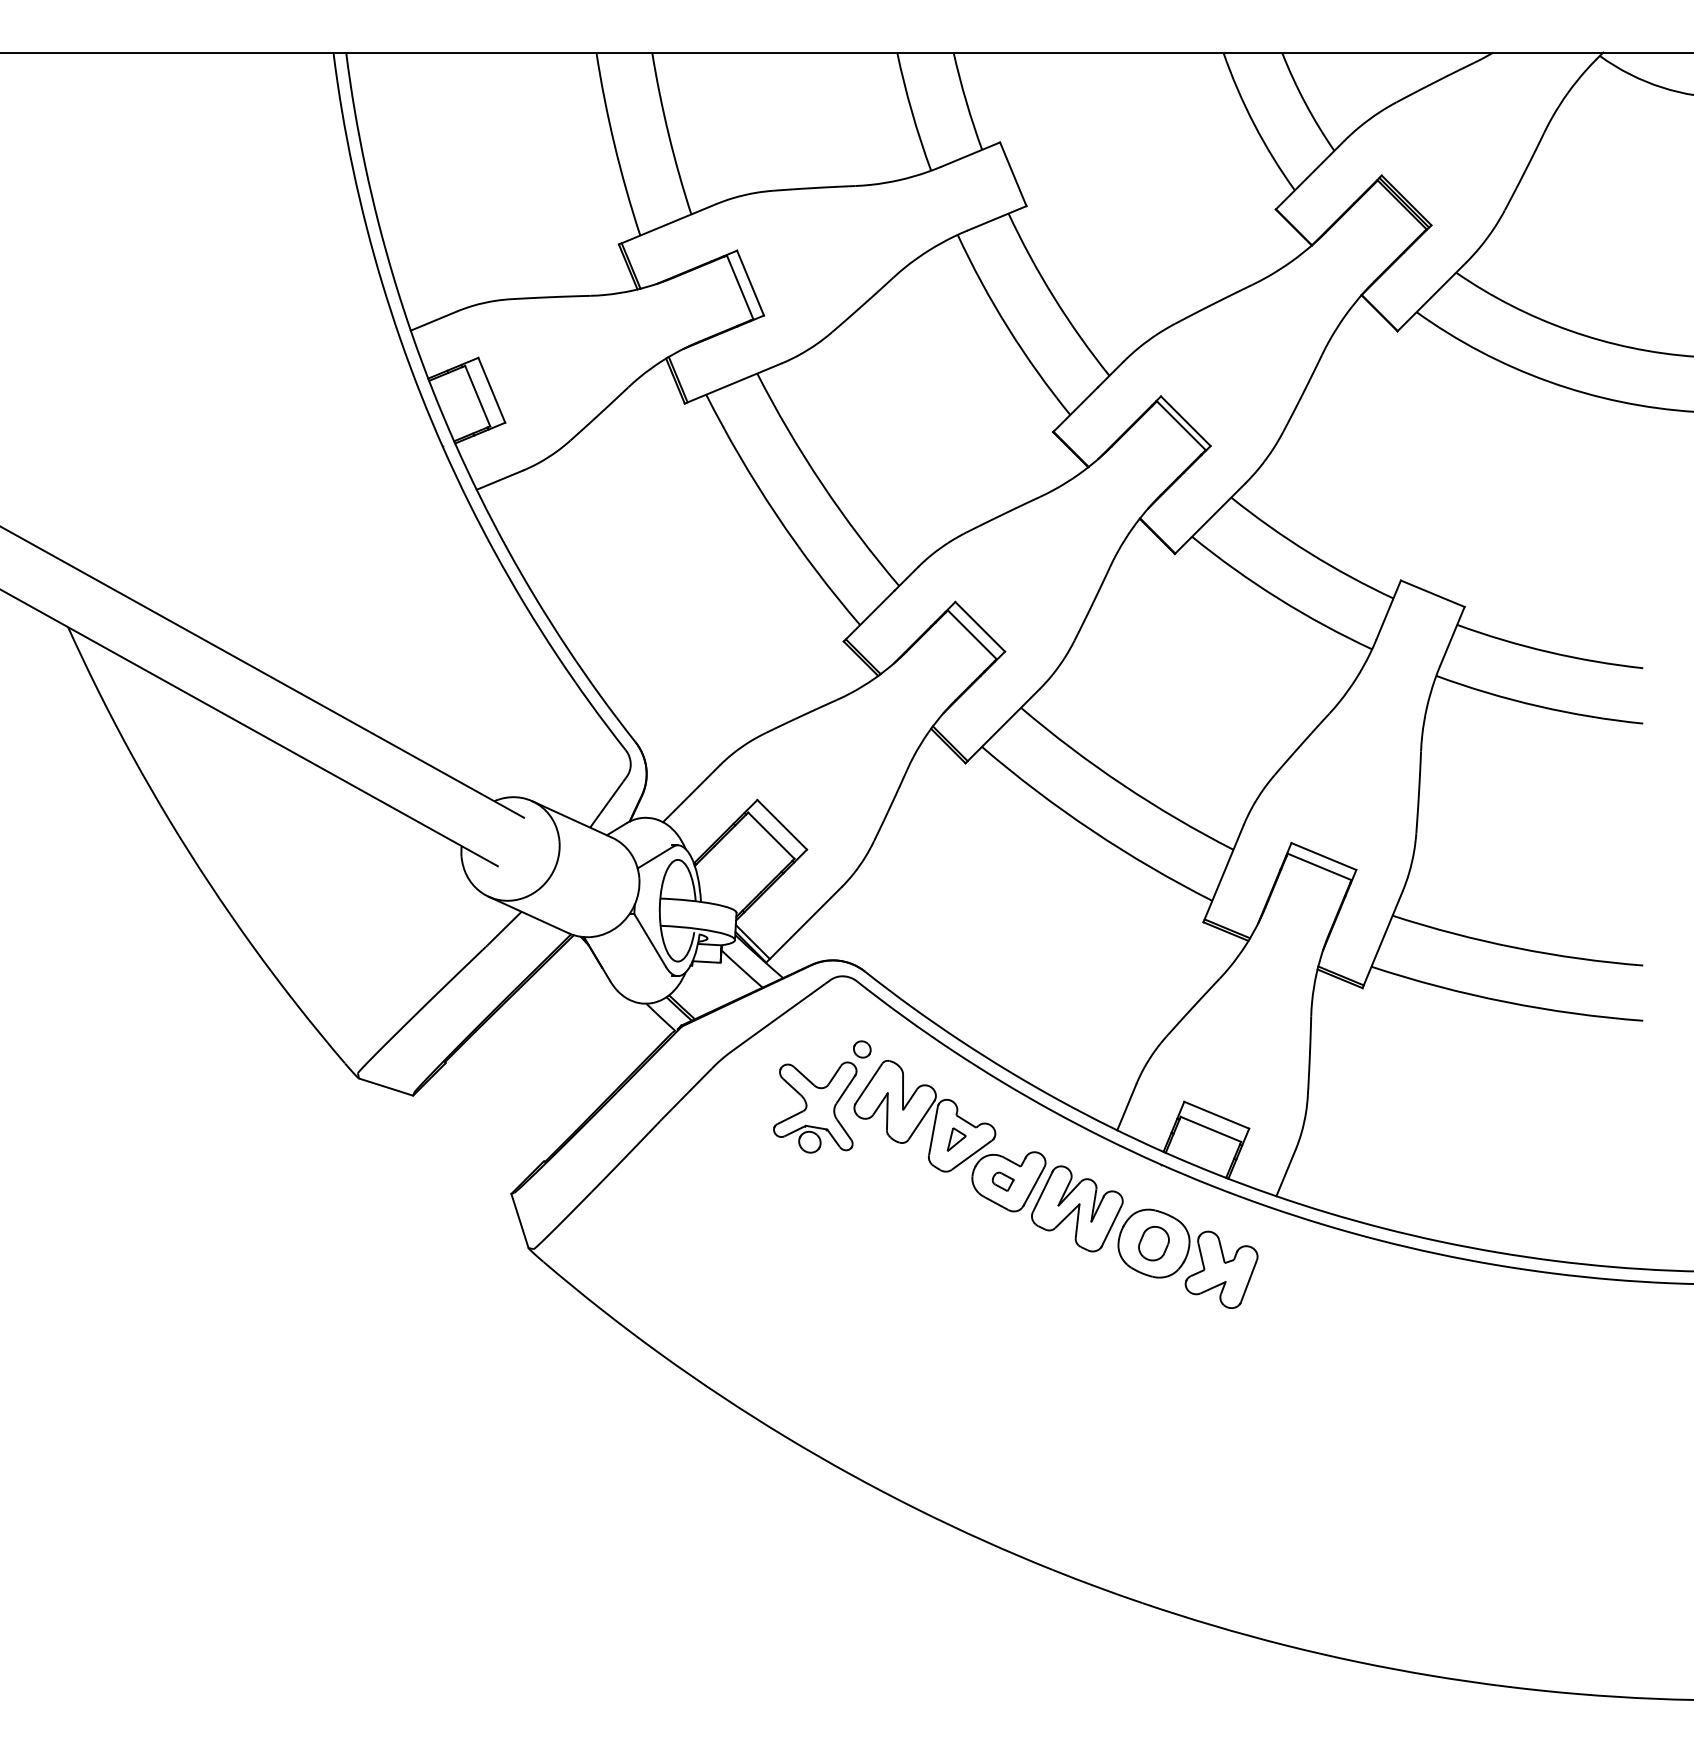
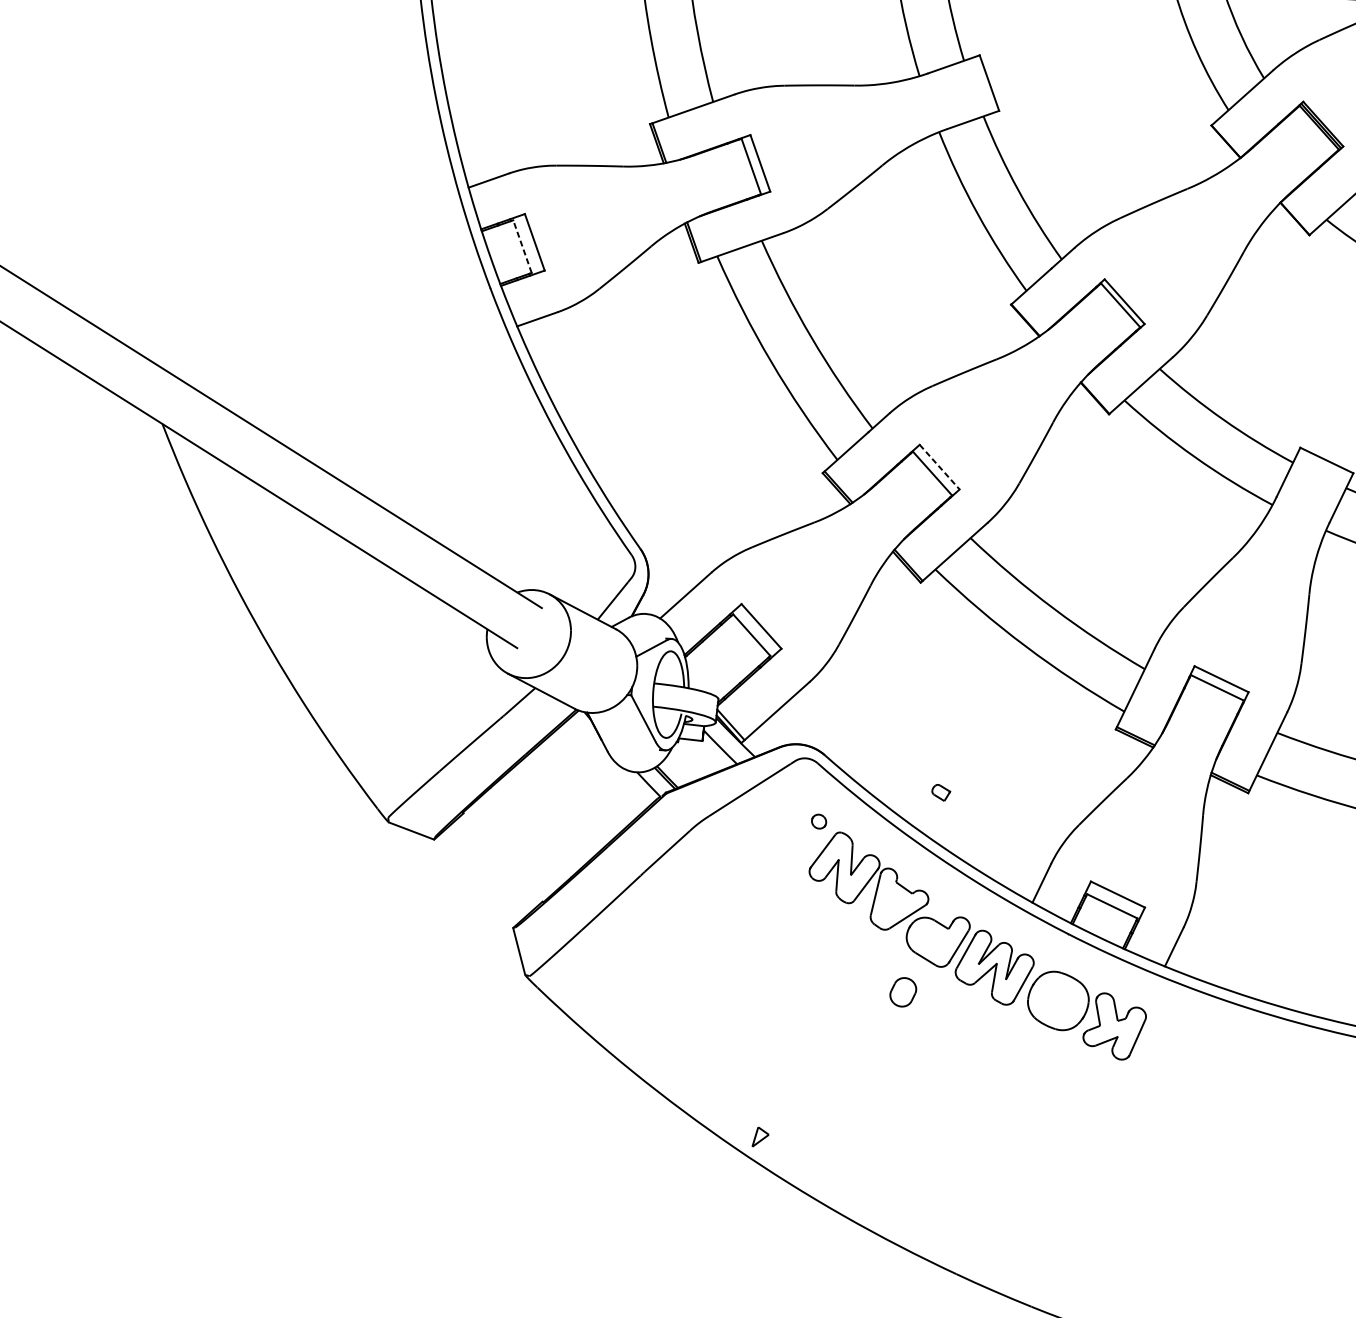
line: (477, 396) -> (522, 246), solid -> dashed
line: (980, 627) -> (939, 467), solid -> dashed
part: (815, 1107) -> (776, 868), removed
part: (956, 1139) -> (760, 1137), moved
part: (1002, 1181) -> (940, 792), moved
part: (1153, 1243) -> (902, 992), moved

